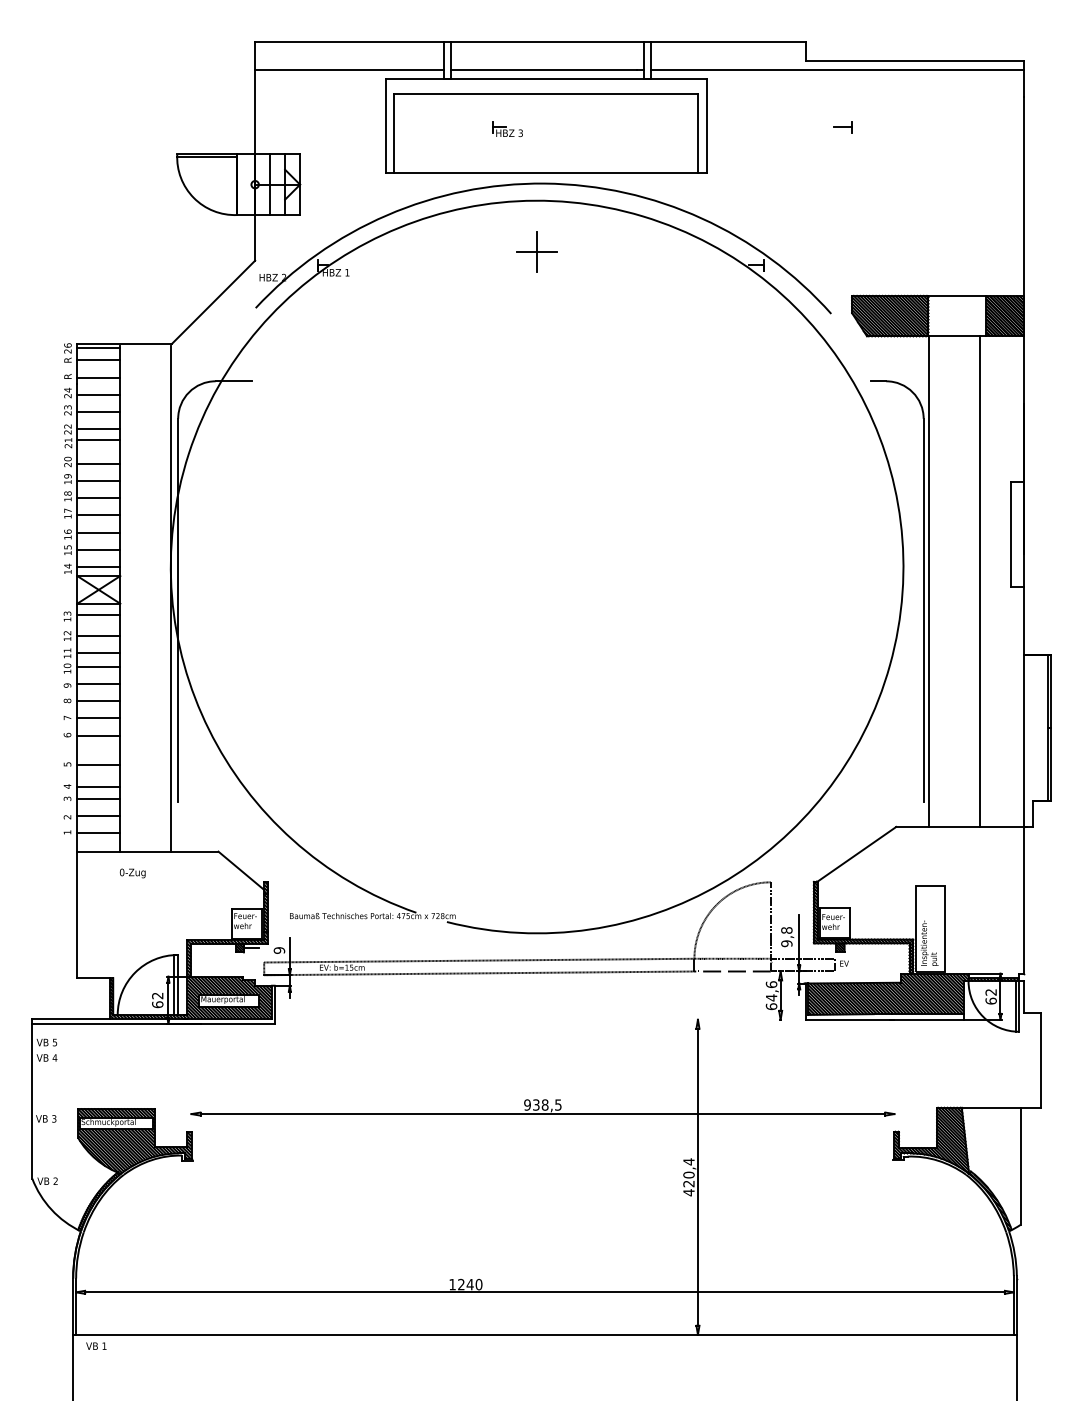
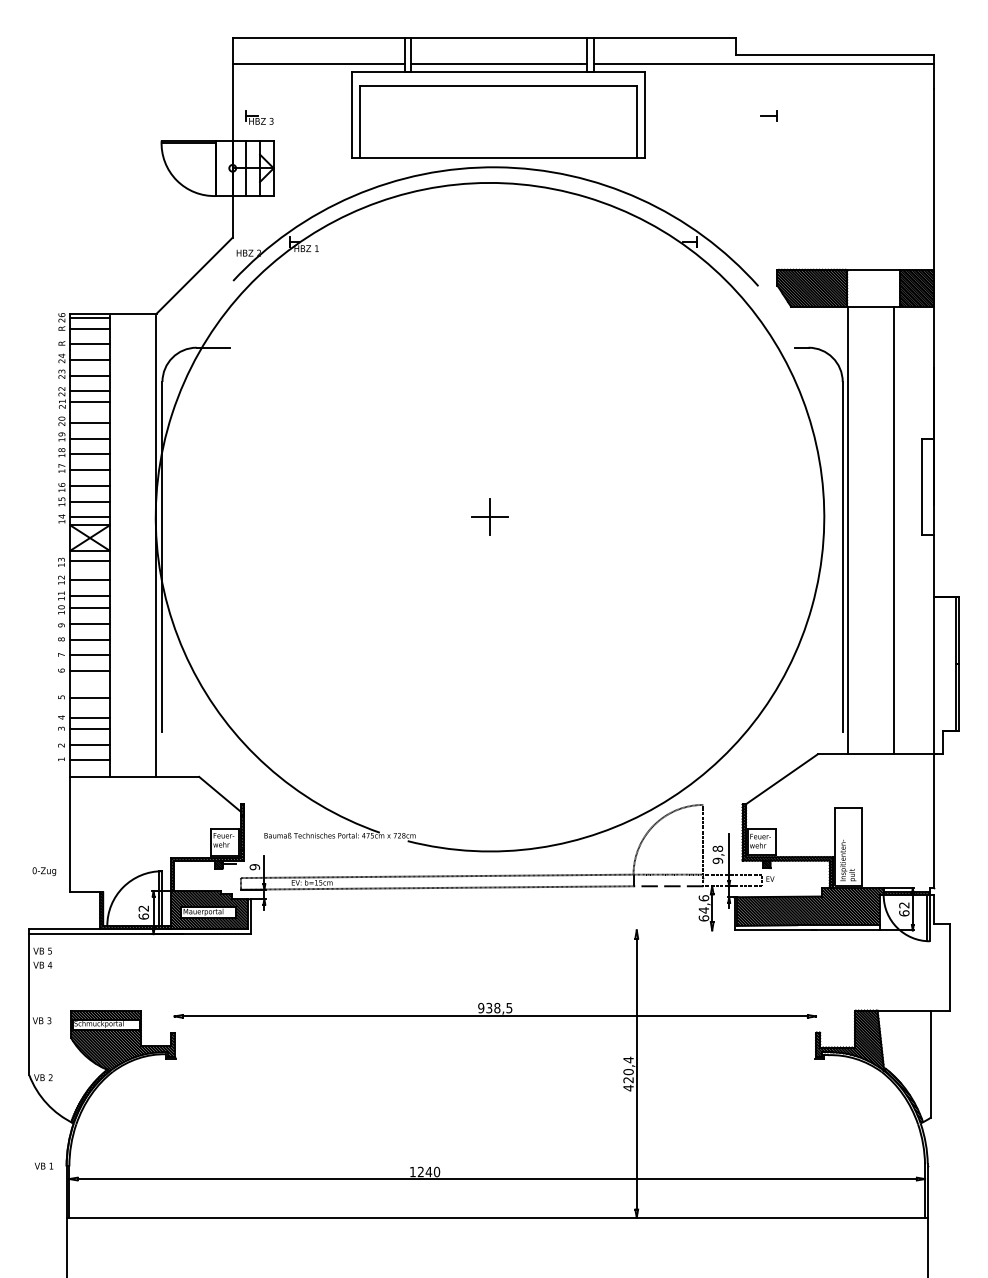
part: (507, 129) -> (259, 117), moved
part: (536, 251) -> (489, 516), moved
text: (132, 873) -> (44, 871), moved
text: (96, 1345) -> (44, 1165), moved

